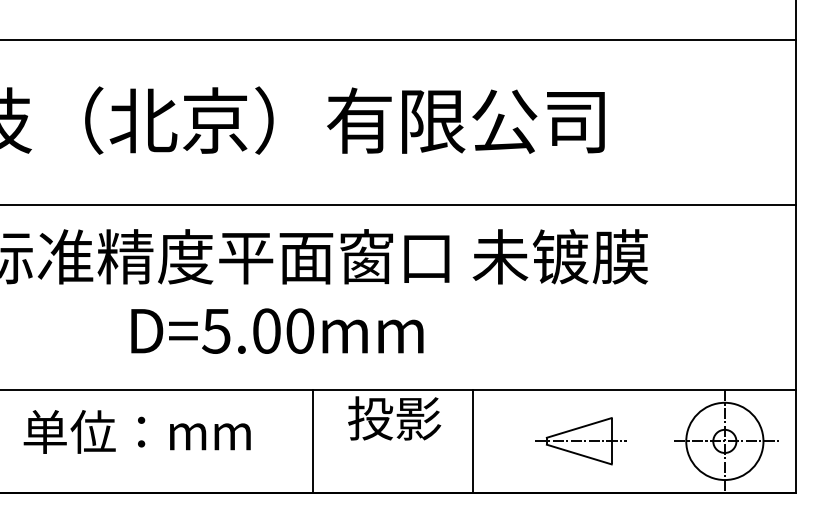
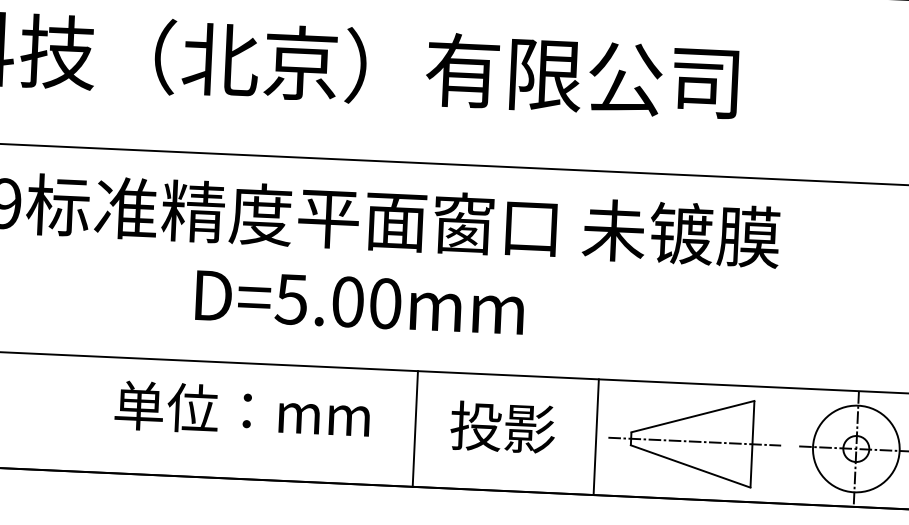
text: (394, 418) -> (502, 427), moved
text: (136, 431) -> (241, 409), moved
line: (312, 440) -> (415, 427), moved
line: (473, 440) -> (596, 436), moved
part: (580, 440) -> (694, 440), size x1.67

